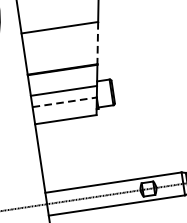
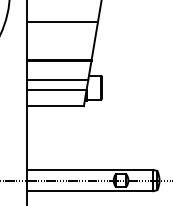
line: (97, 43) -> (94, 41), dashed -> solid
line: (64, 102) -> (56, 90), dashed -> solid

